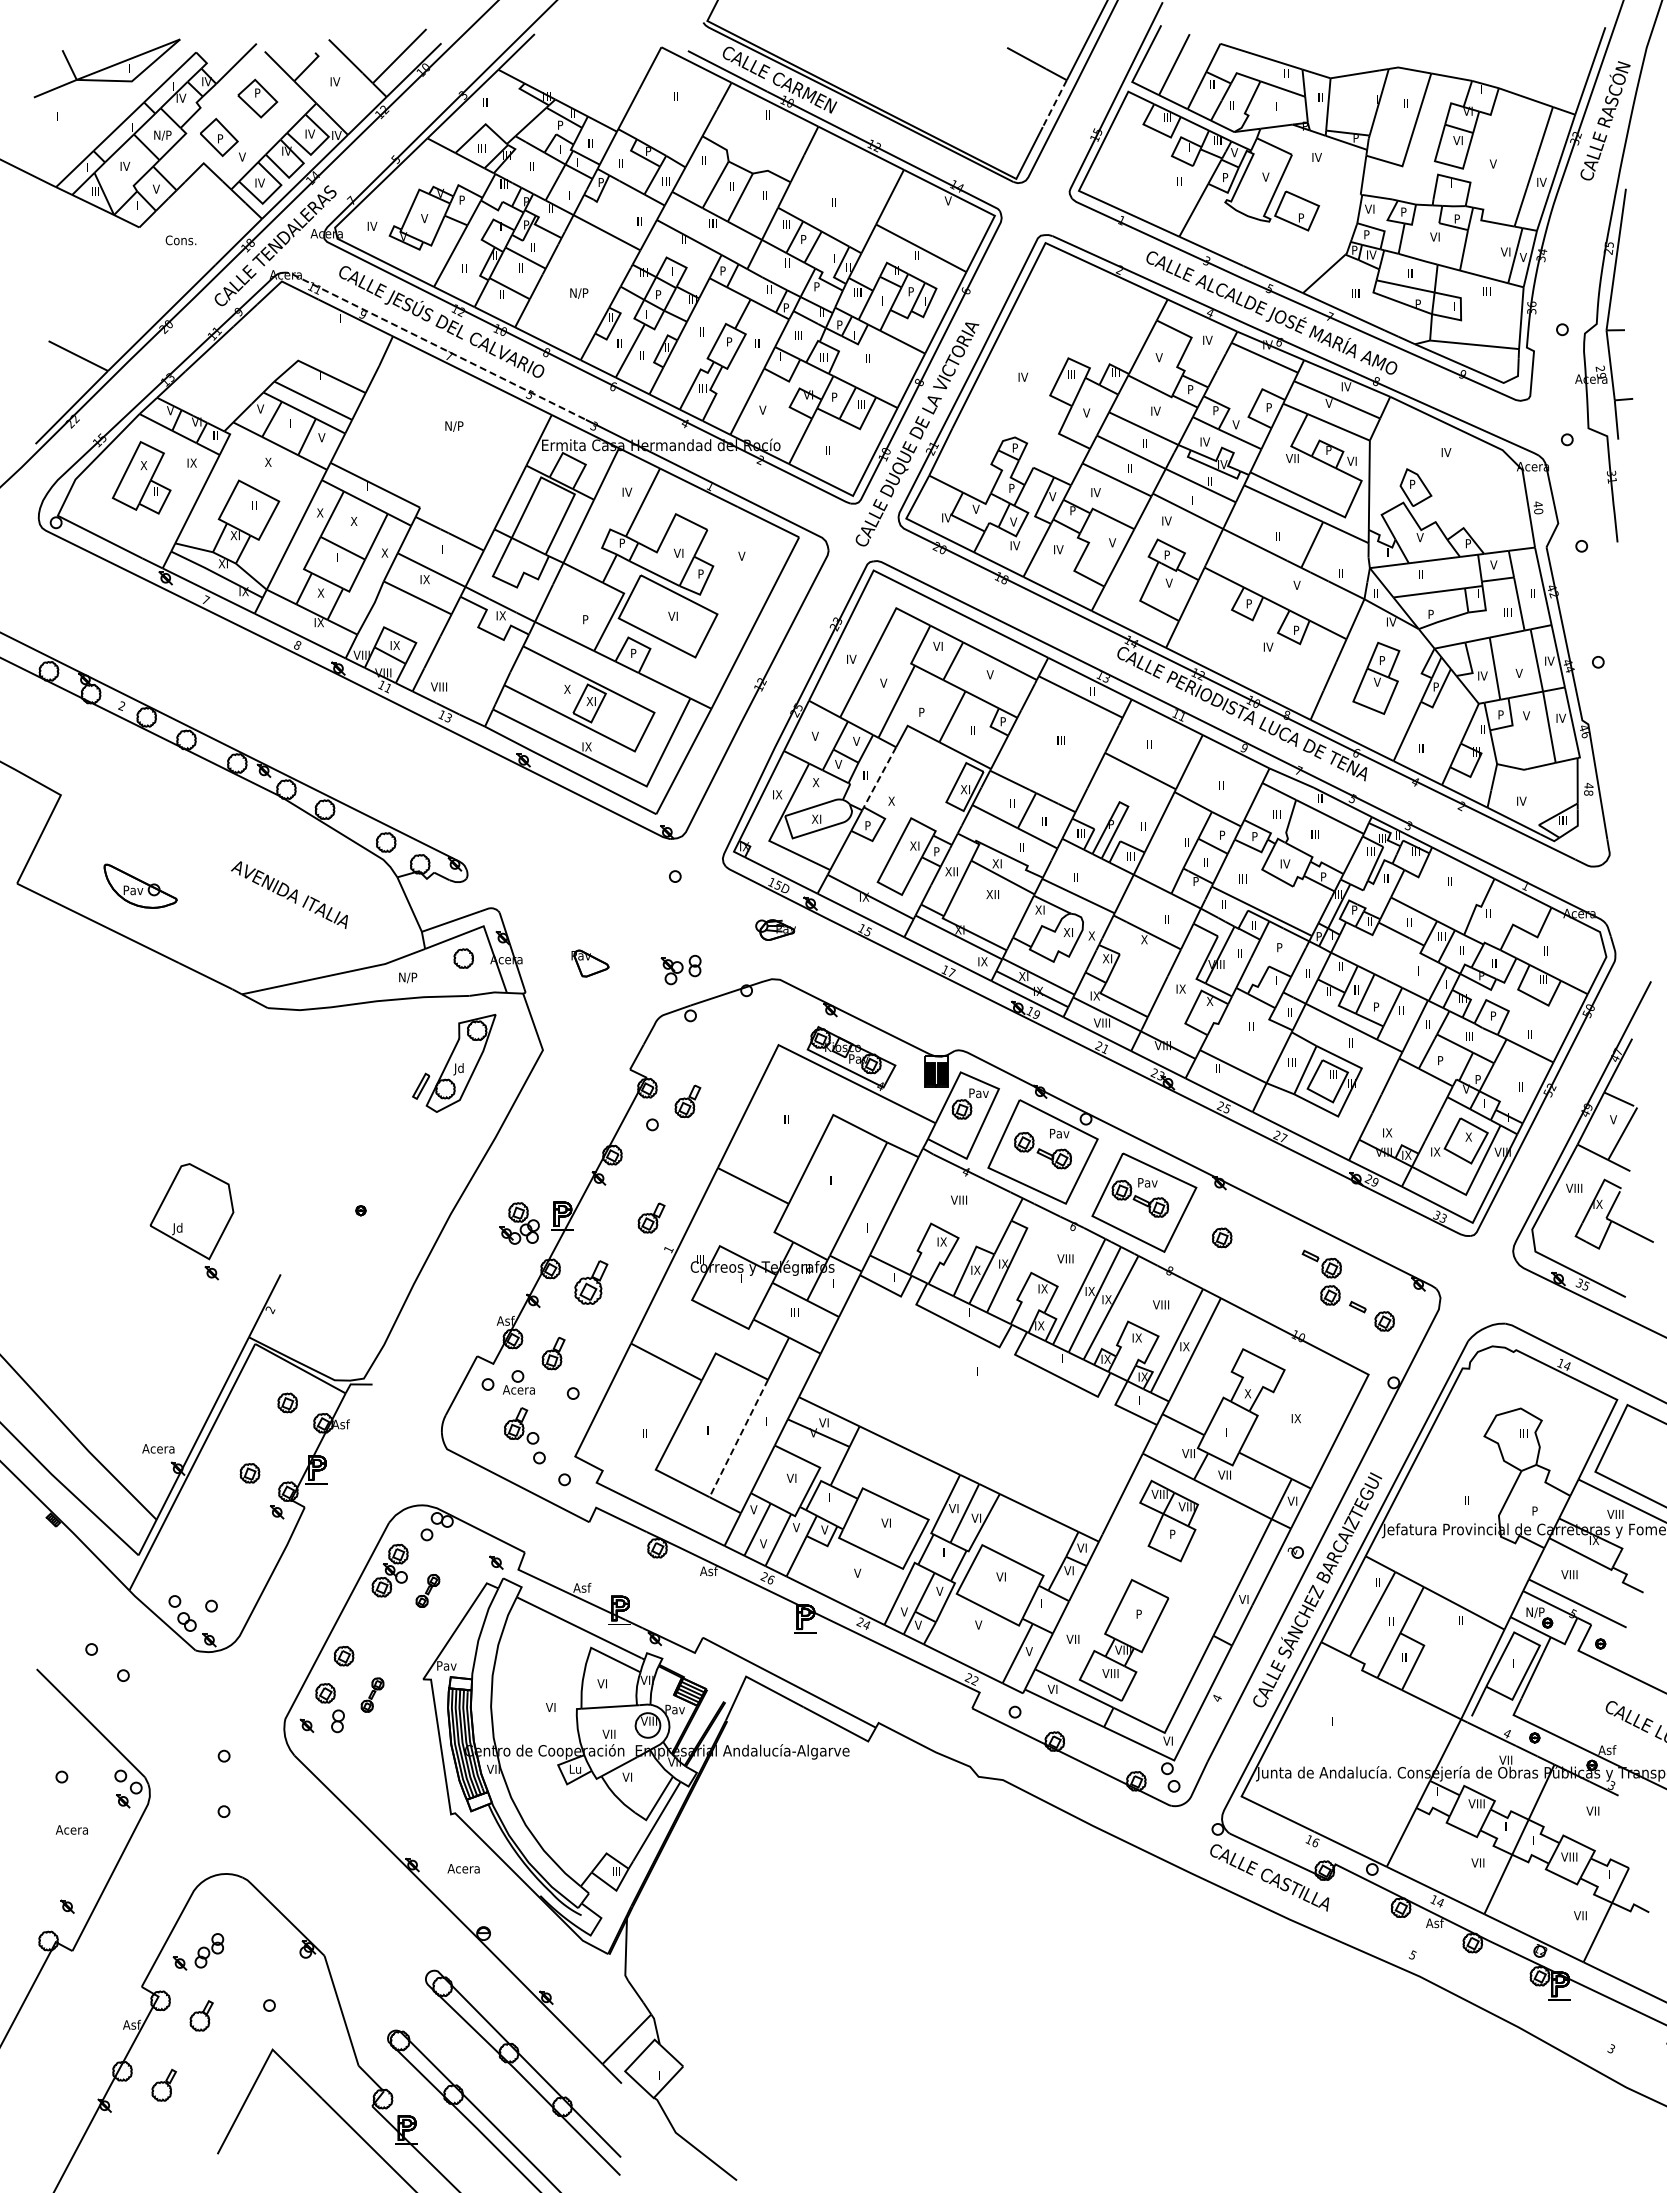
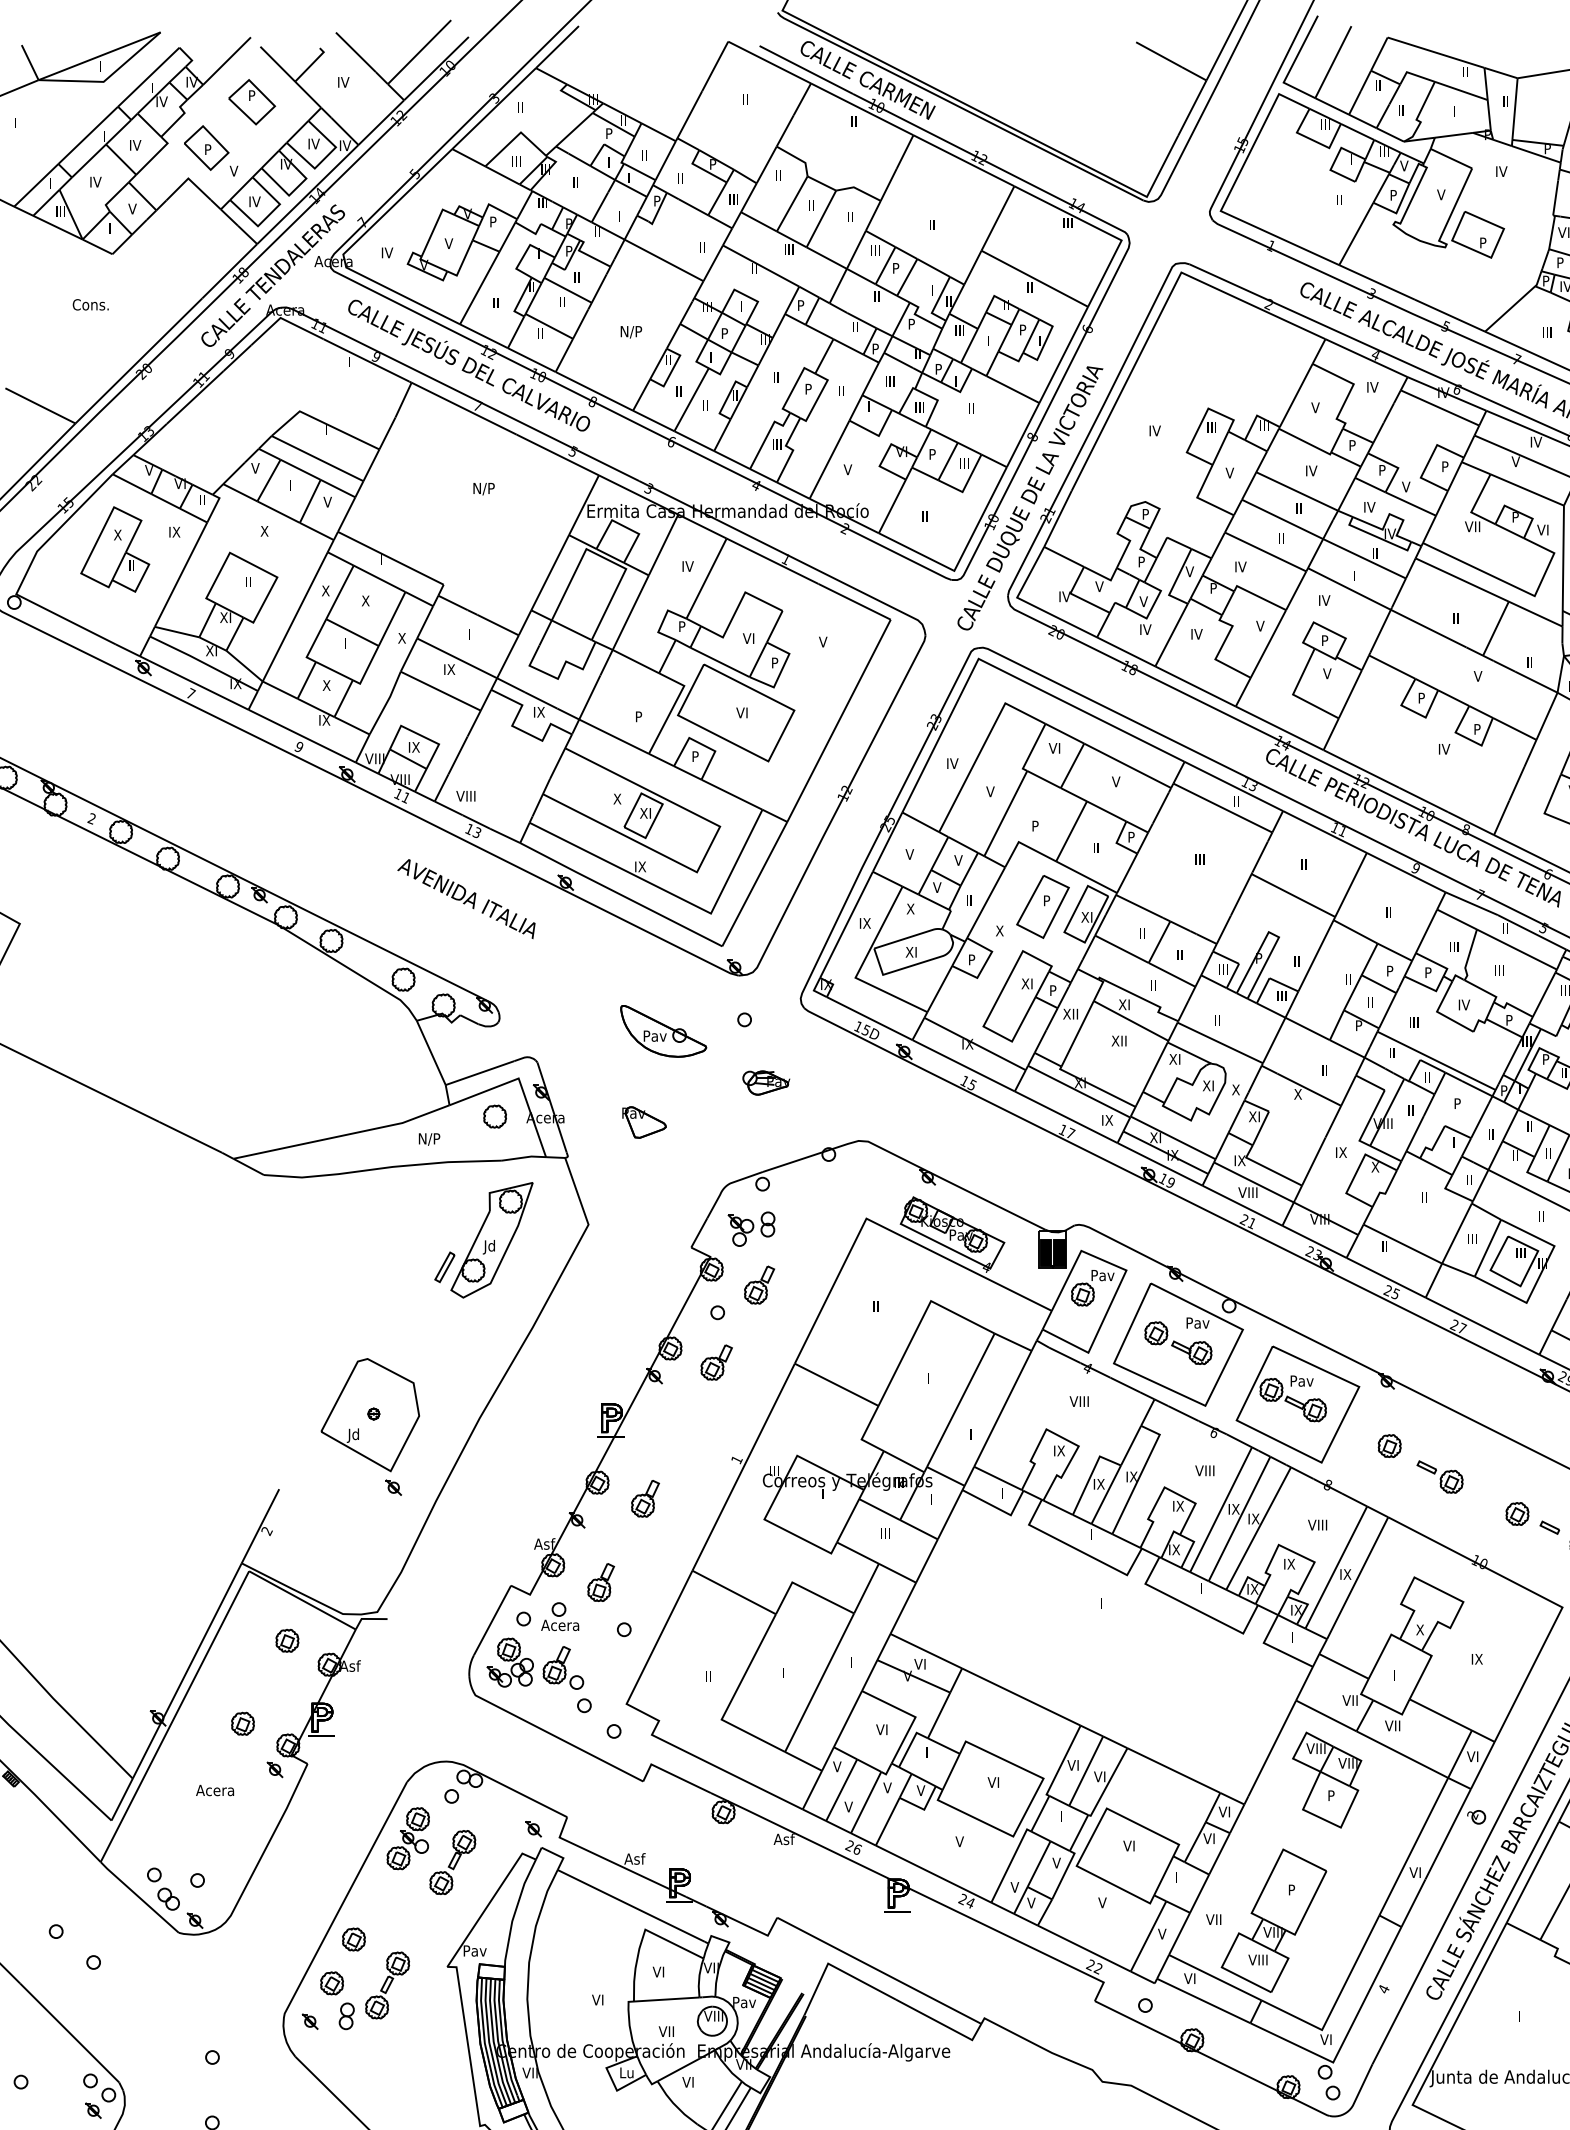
line: (1054, 104) -> (1191, 109), dashed -> solid
text: (163, 135) -> (140, 145), N/P -> IV
text: (948, 200) -> (1066, 222), V -> III
text: (180, 240) -> (90, 304), moved
line: (433, 344) -> (459, 392), dashed -> solid
text: (297, 645) -> (298, 747), 8 -> 9
line: (879, 778) -> (985, 904), dashed -> solid
part: (928, 780) -> (1043, 906), added
part: (140, 885) -> (663, 1030), moved
text: (289, 894) -> (466, 898), moved
part: (775, 929) -> (766, 1082), moved
part: (680, 969) -> (750, 1228), moved
part: (651, 1217) -> (716, 1361), moved
part: (191, 1221) -> (369, 1426), moved
part: (519, 1223) -> (510, 1662), moved
part: (1321, 1263) -> (1439, 1476), moved
part: (590, 1282) -> (644, 1498), size x0.71
line: (738, 1438) -> (819, 1682), dashed -> solid
text: (158, 1448) -> (215, 1790), moved
part: (427, 1590) -> (452, 1862), size x1.67
part: (372, 1694) -> (387, 1984), size x1.67

